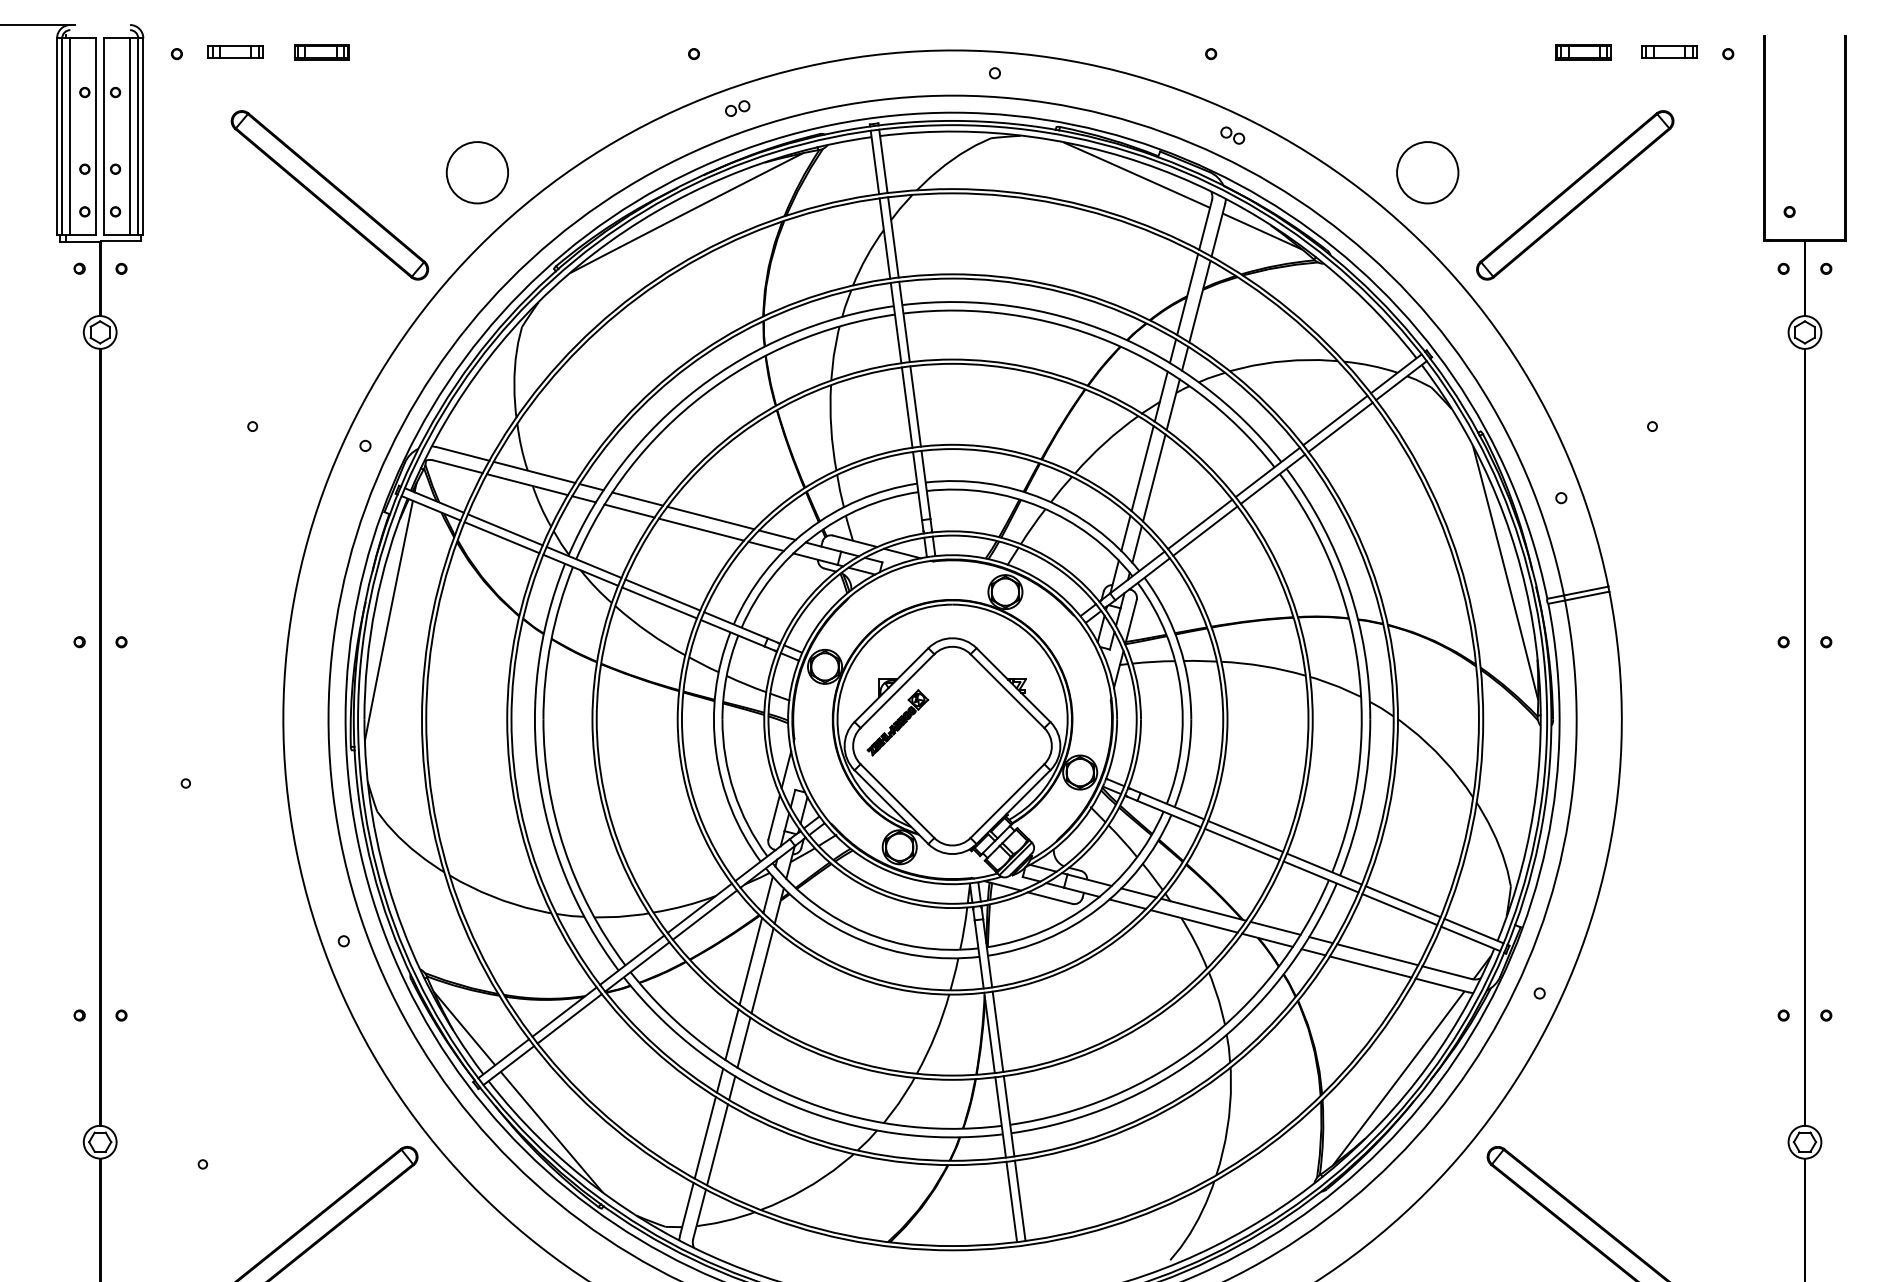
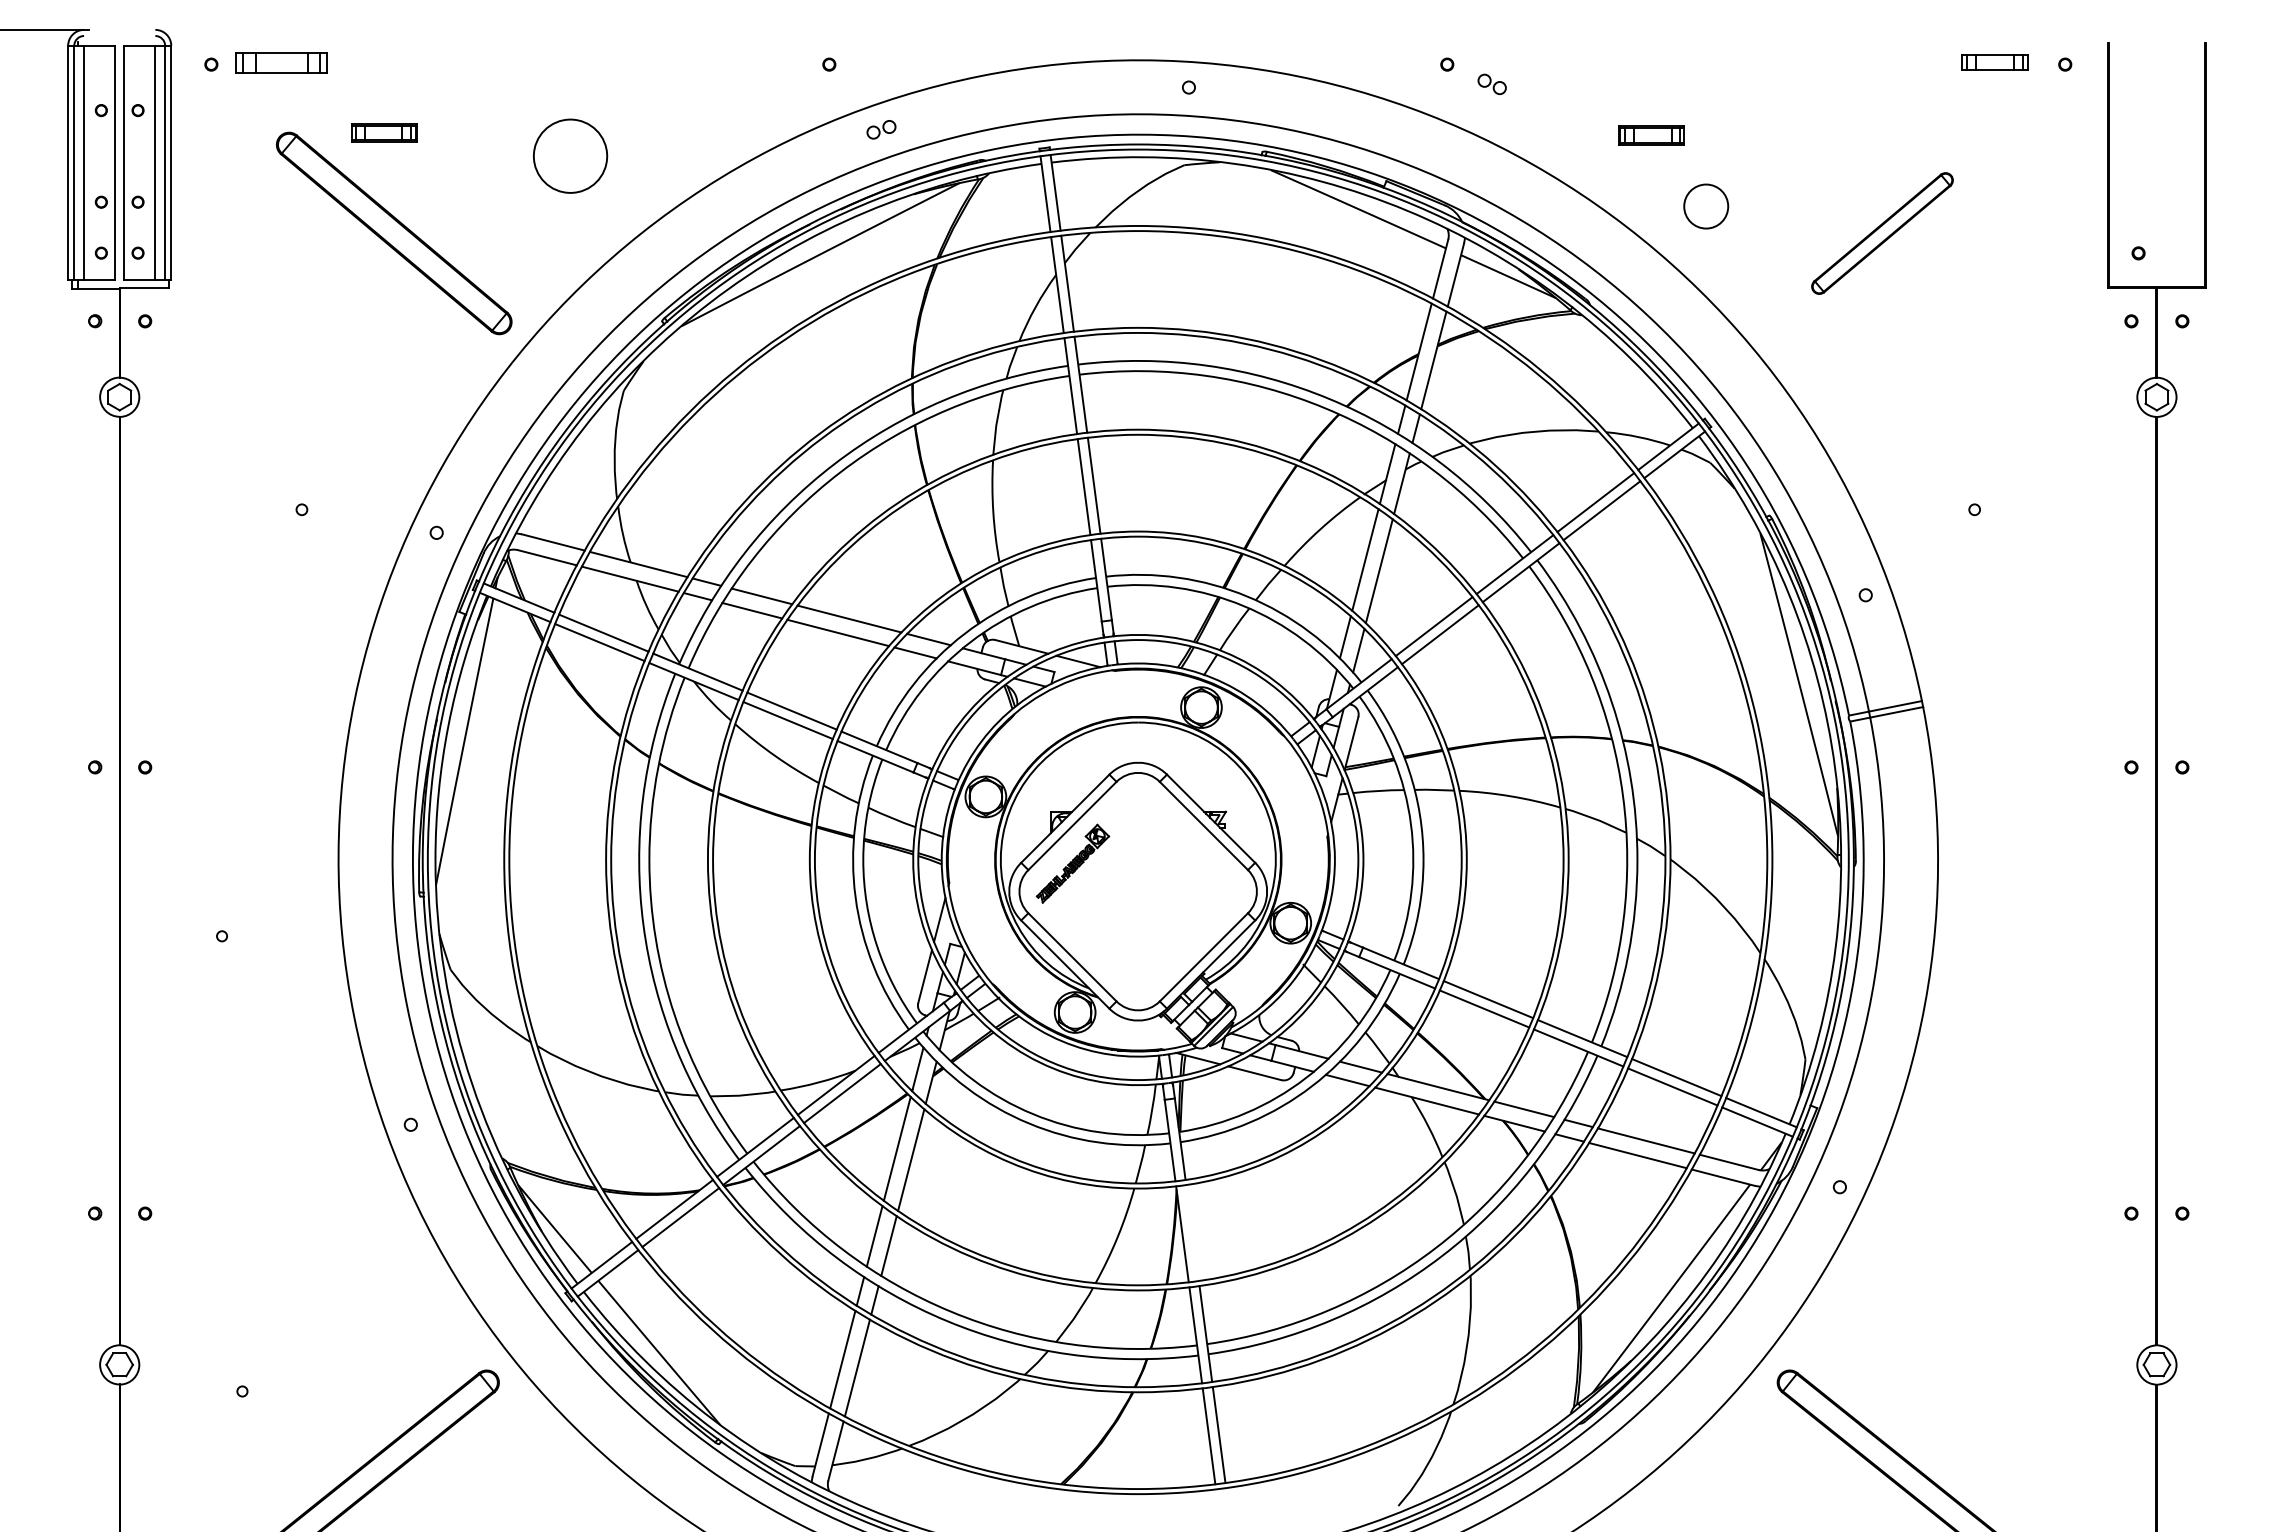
part: (235, 51) -> (281, 61), size x1.4
part: (321, 52) -> (384, 133), moved
part: (1583, 52) -> (1652, 135), moved
part: (1232, 135) -> (1491, 84), moved
circle: (476, 172) -> (569, 155), moved
circle: (1427, 172) -> (1705, 206), size x0.6
part: (1575, 195) -> (1882, 233), size x0.6
line: (997, 1031) -> (1191, 1232), removed

